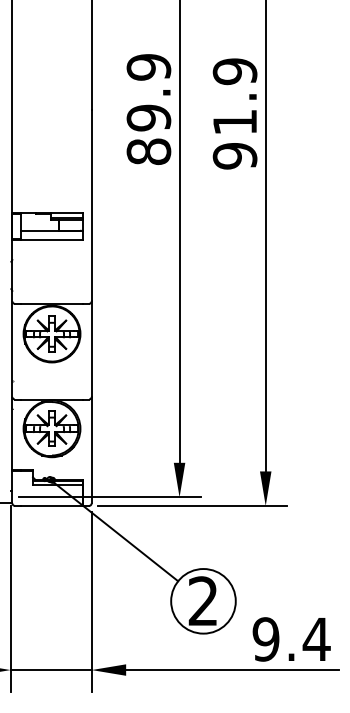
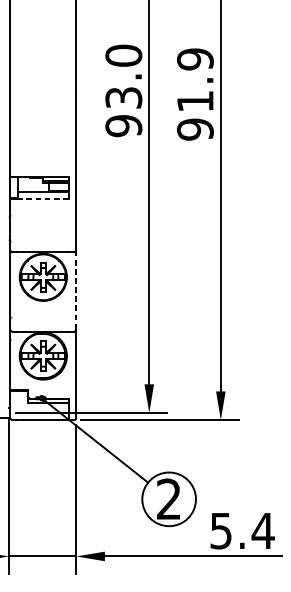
text: (148, 109) -> (123, 90), 89.9 -> 93.0
line: (52, 239) -> (43, 198), solid -> dashed
line: (91, 349) -> (76, 290), solid -> dashed
text: (265, 639) -> (220, 531), 9.4 -> 5.4

